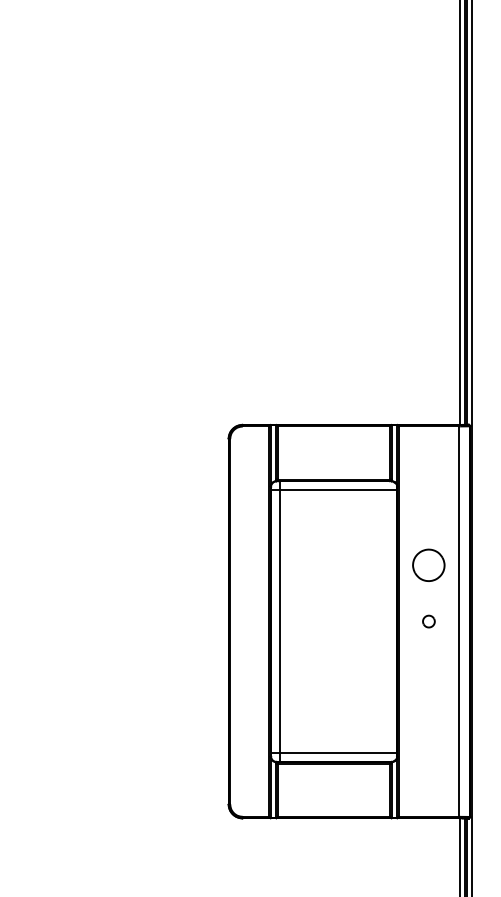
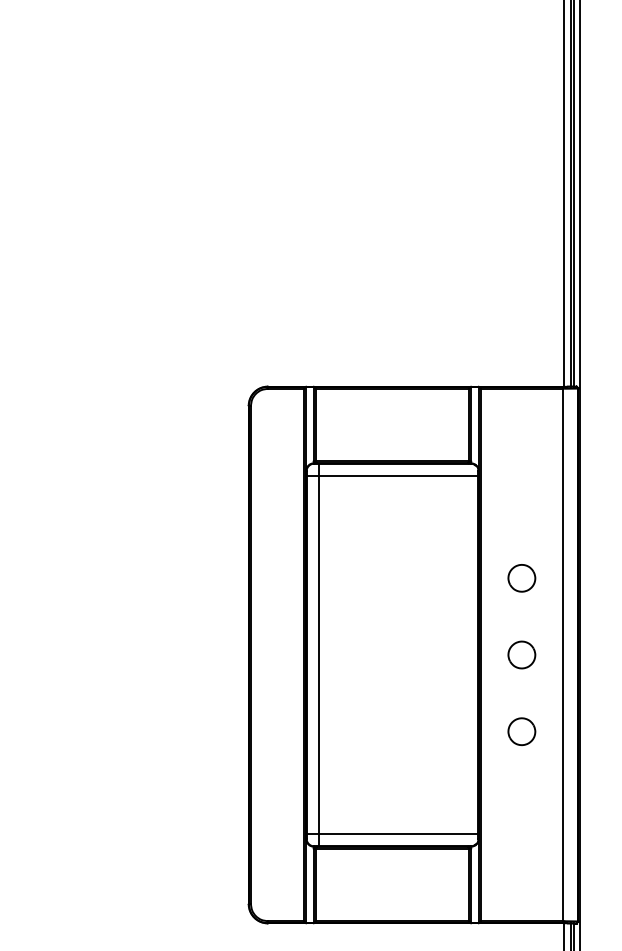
part: (428, 565) -> (521, 578), size x0.62
part: (428, 621) -> (521, 654), size x1.67
part: (428, 677) -> (521, 731), added

